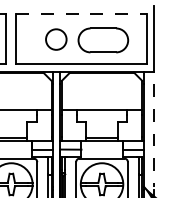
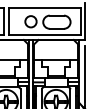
line: (80, 13) -> (44, 7), dashed -> solid
line: (153, 137) -> (84, 75), dashed -> solid

